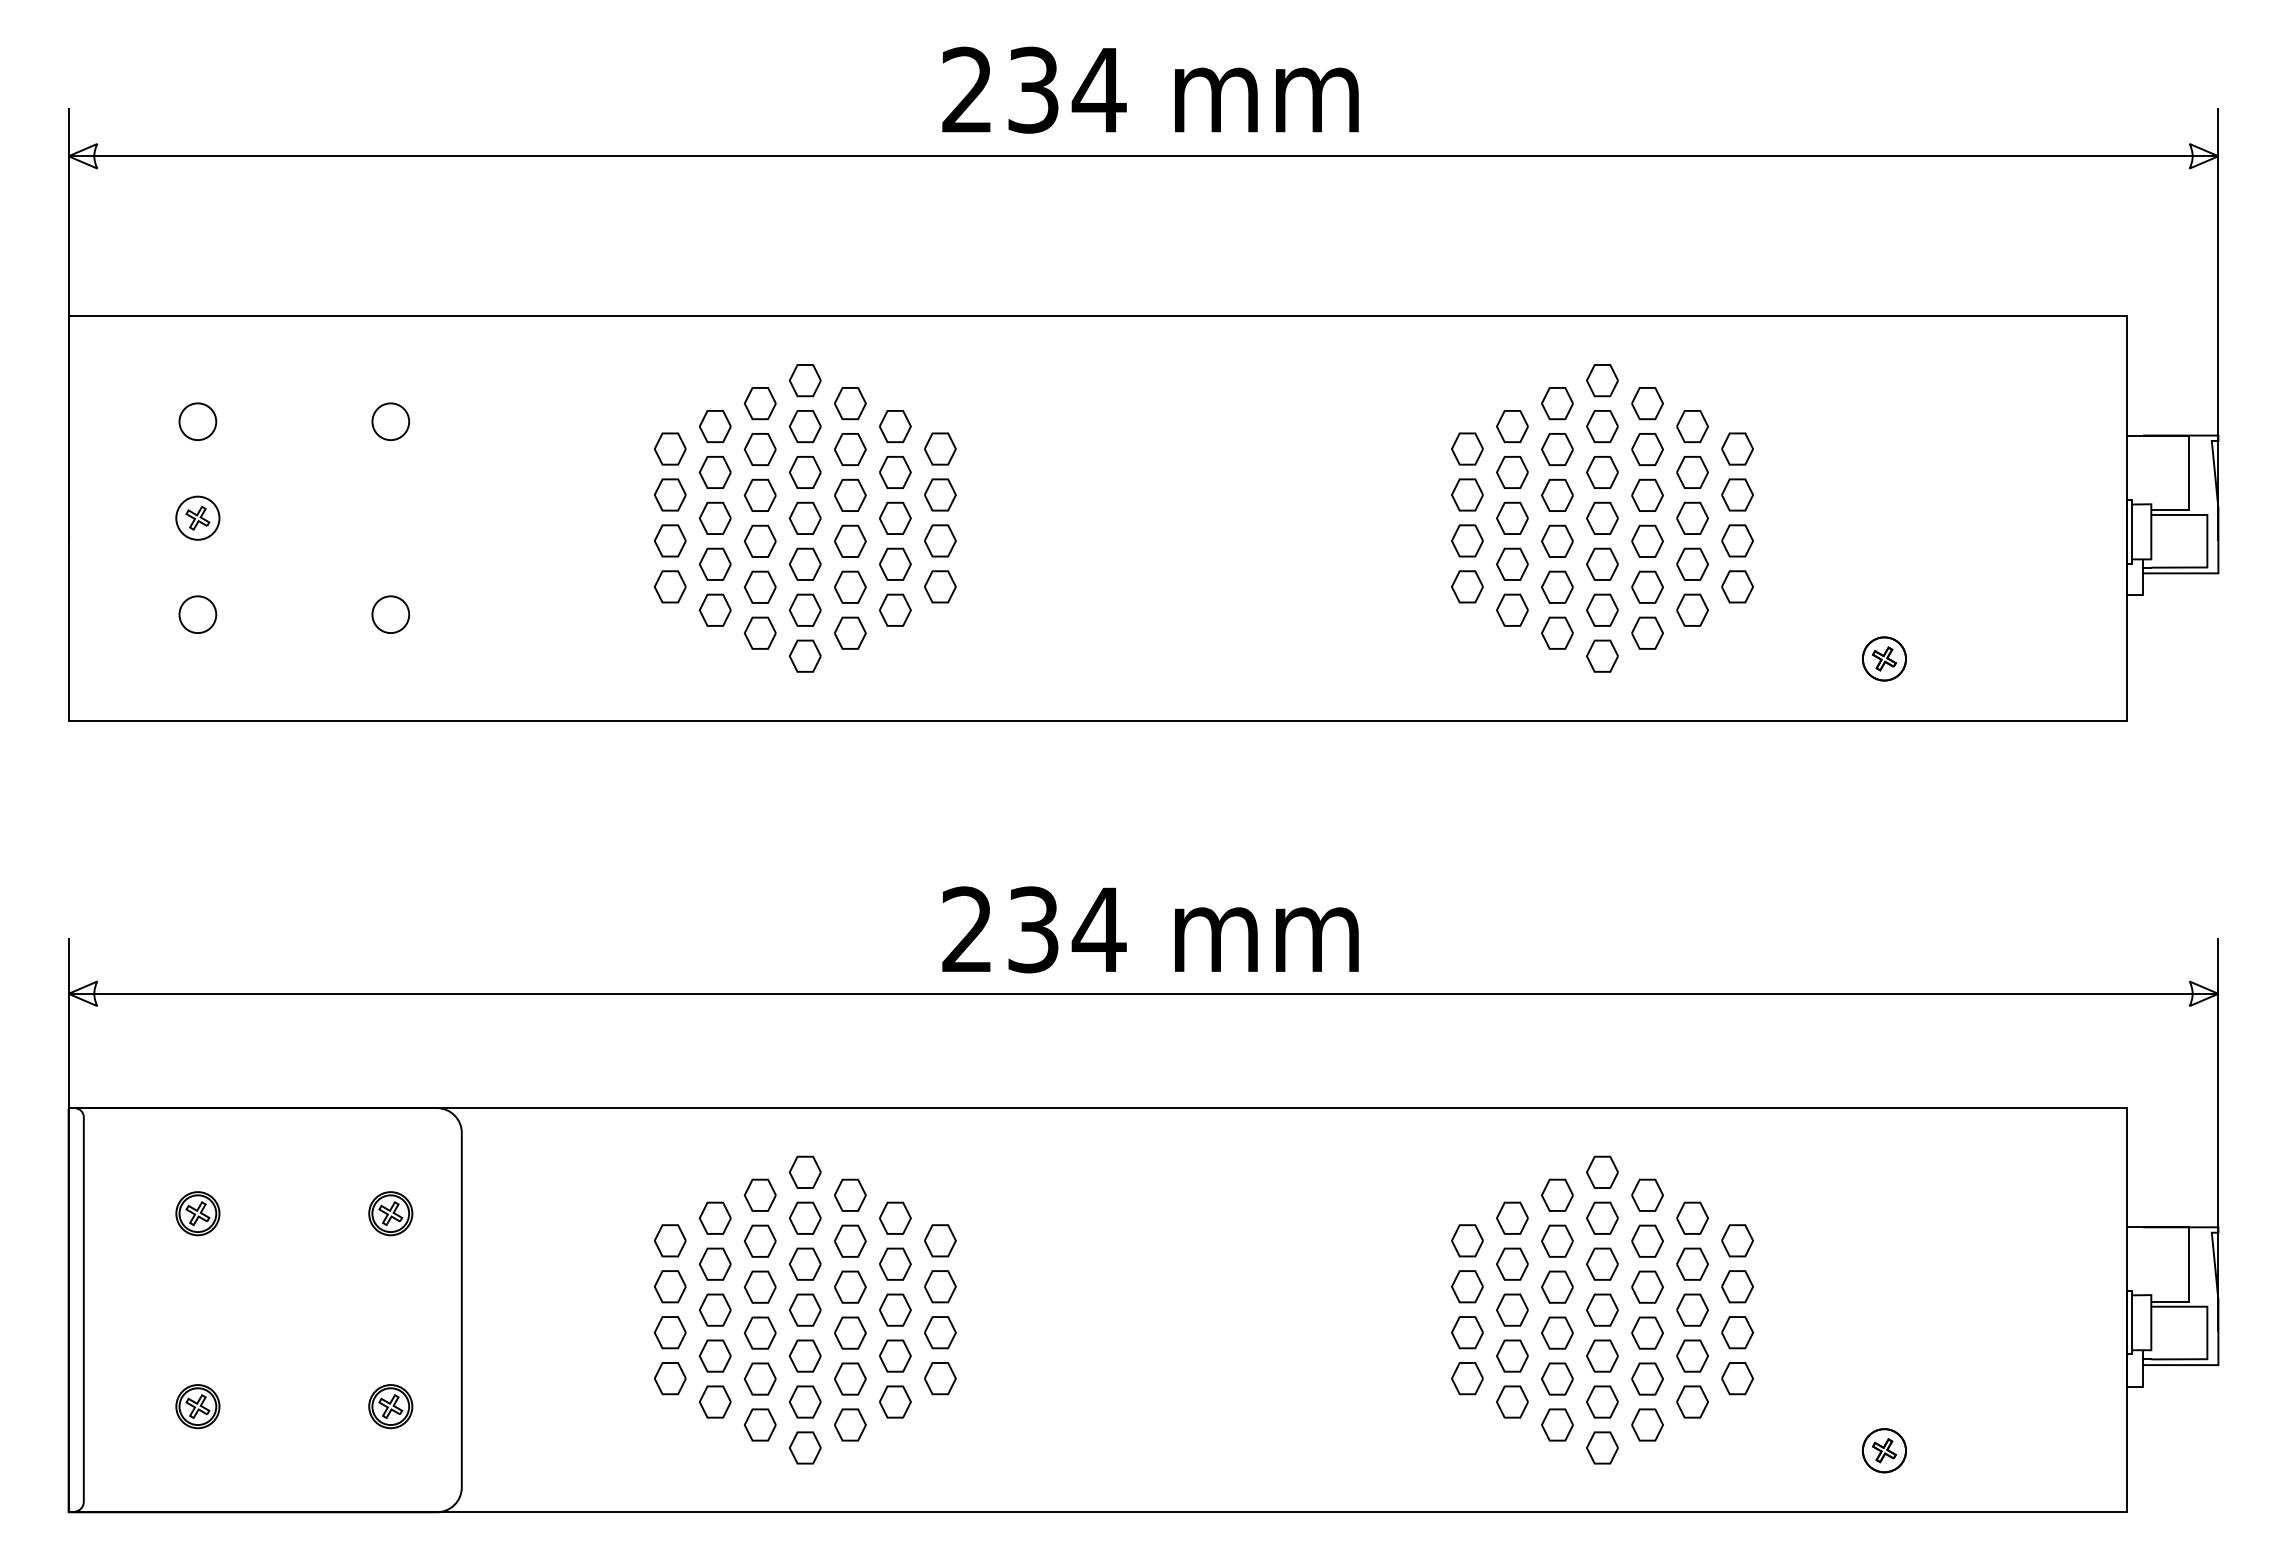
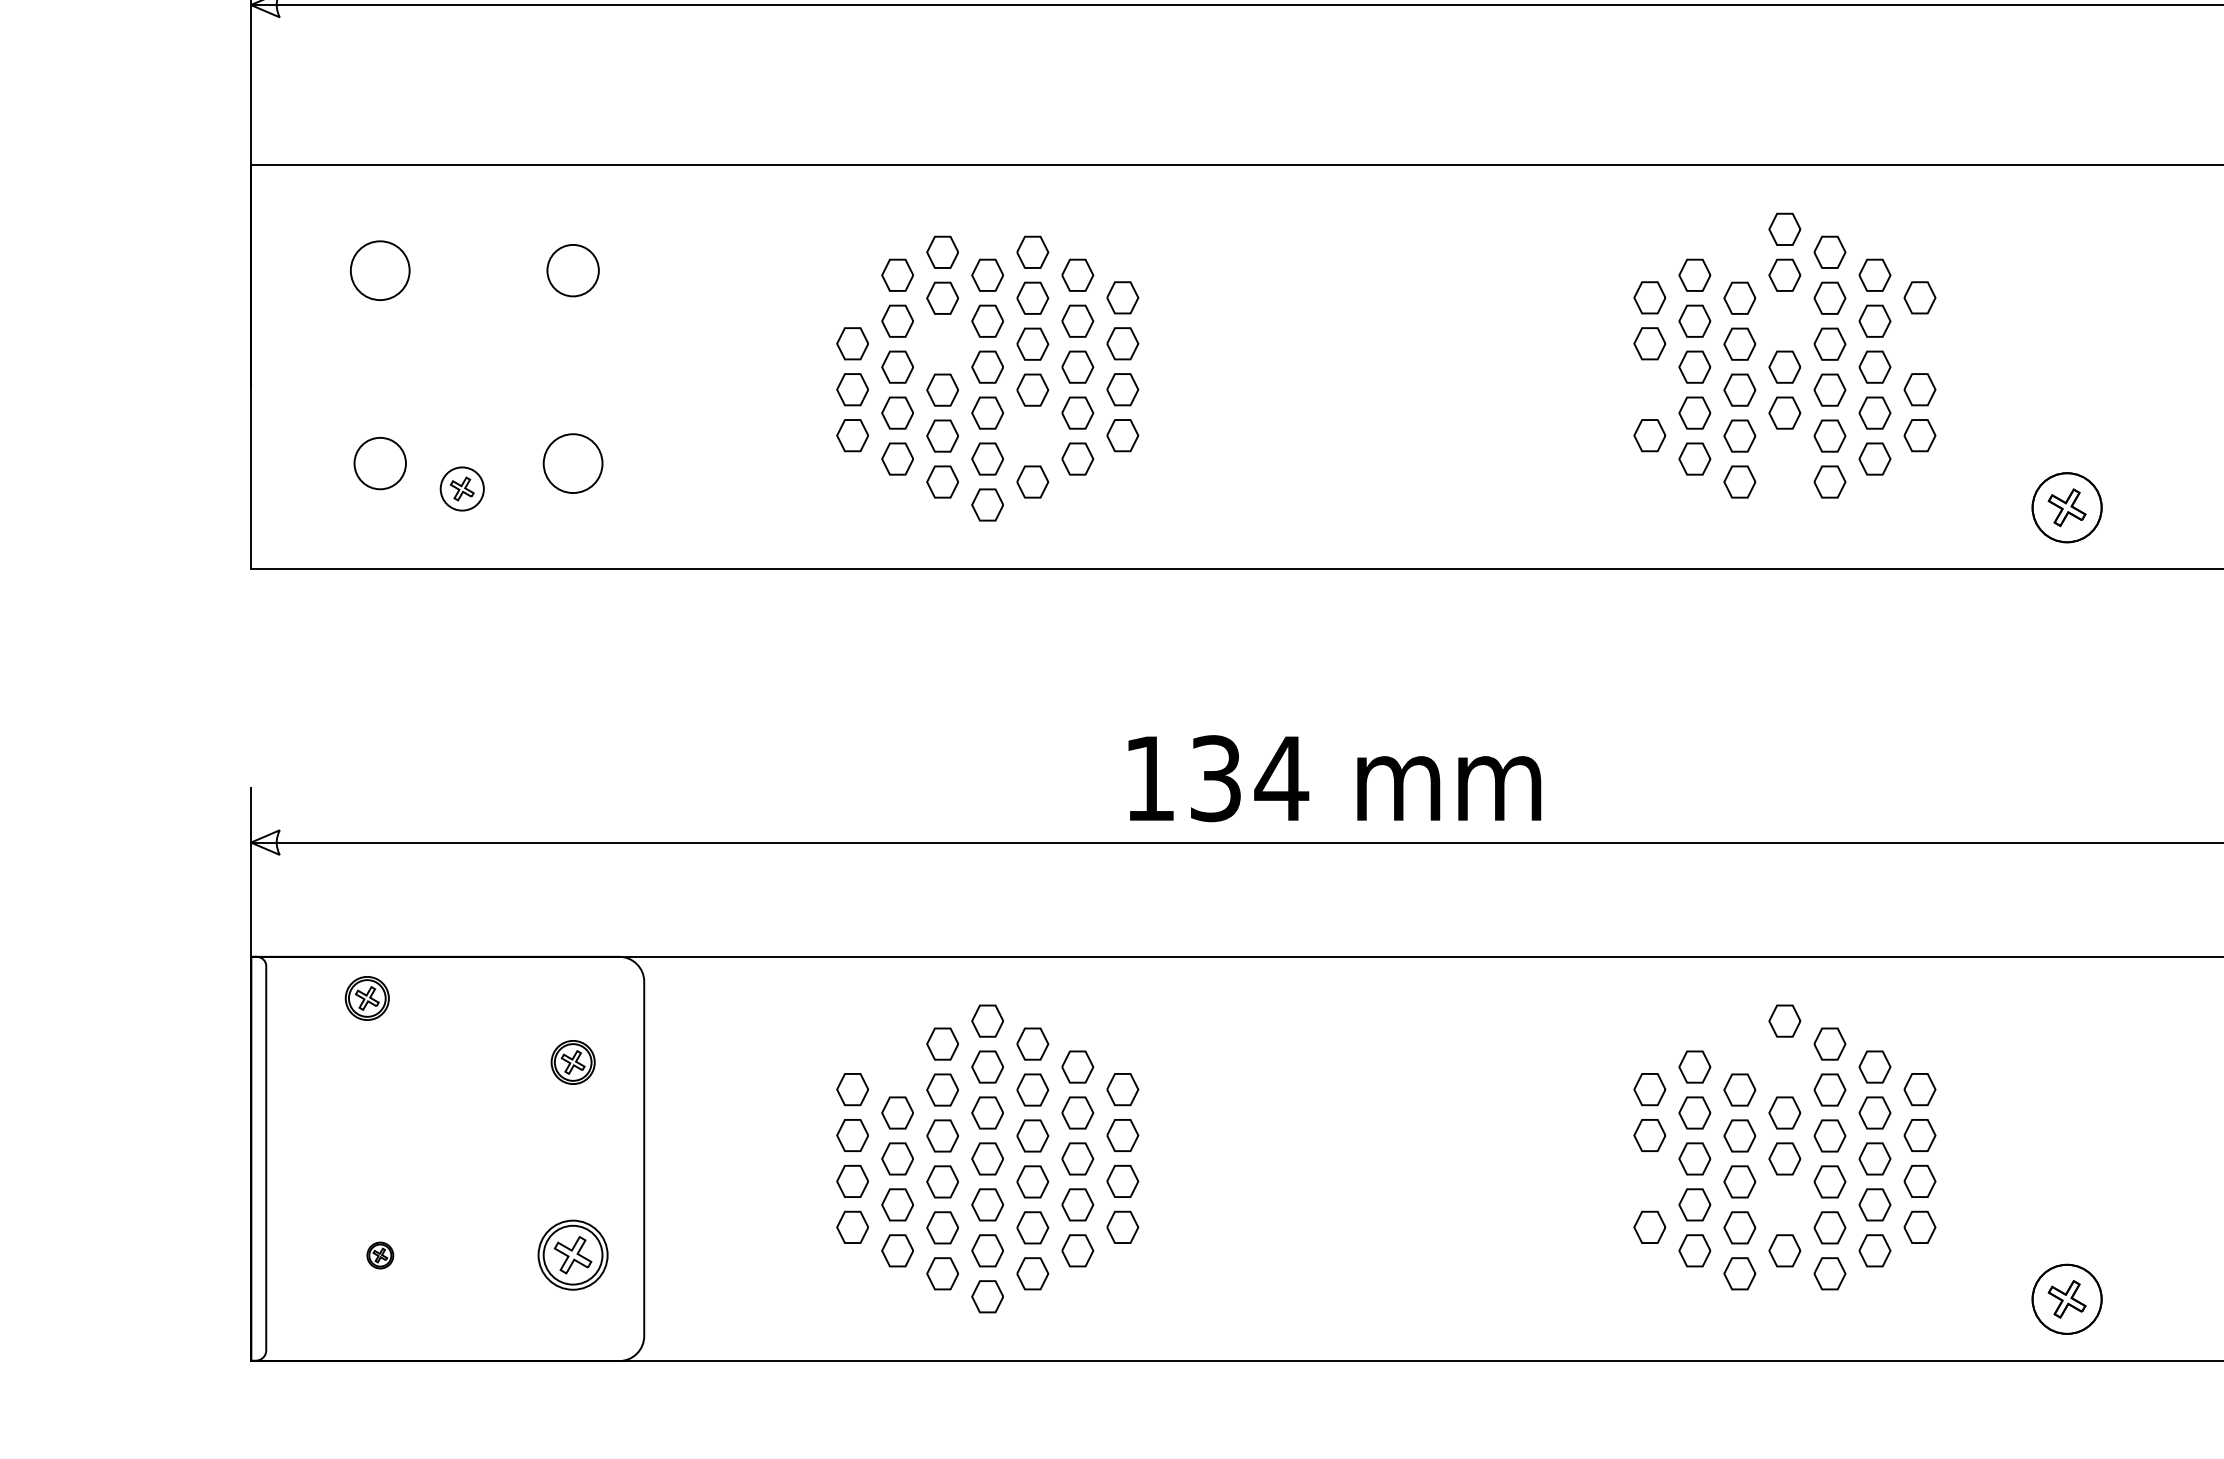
part: (804, 380) -> (986, 229), removed
part: (1557, 403) -> (1739, 252), removed
part: (197, 421) -> (379, 270), size x1.6
part: (390, 421) -> (572, 270), size x1.4
part: (669, 448) -> (851, 297), removed
part: (1602, 472) -> (1784, 321), removed
part: (759, 494) -> (941, 343), removed
part: (1737, 494) -> (1919, 343), removed
part: (197, 517) -> (461, 488), moved
part: (1467, 540) -> (1649, 389), removed
part: (850, 586) -> (1032, 435), removed
part: (1602, 609) -> (1784, 458), removed
part: (197, 614) -> (379, 463), size x1.4
part: (390, 614) -> (572, 463), size x1.6
part: (1602, 655) -> (1784, 504), removed
part: (1883, 658) -> (2065, 507), size x1.6
text: (966, 928) -> (1148, 777), 234 -> 134
part: (1557, 1194) -> (1739, 1043), removed
part: (197, 1213) -> (366, 998), moved
part: (714, 1217) -> (896, 1066), removed
part: (1602, 1217) -> (1784, 1066), removed
part: (1467, 1332) -> (1649, 1181), removed
part: (1602, 1355) -> (1784, 1204), removed
part: (197, 1406) -> (379, 1255), size x0.6
part: (390, 1406) -> (572, 1255), size x1.6
part: (1602, 1447) -> (1784, 1296), removed
part: (1883, 1450) -> (2065, 1299), size x1.6

